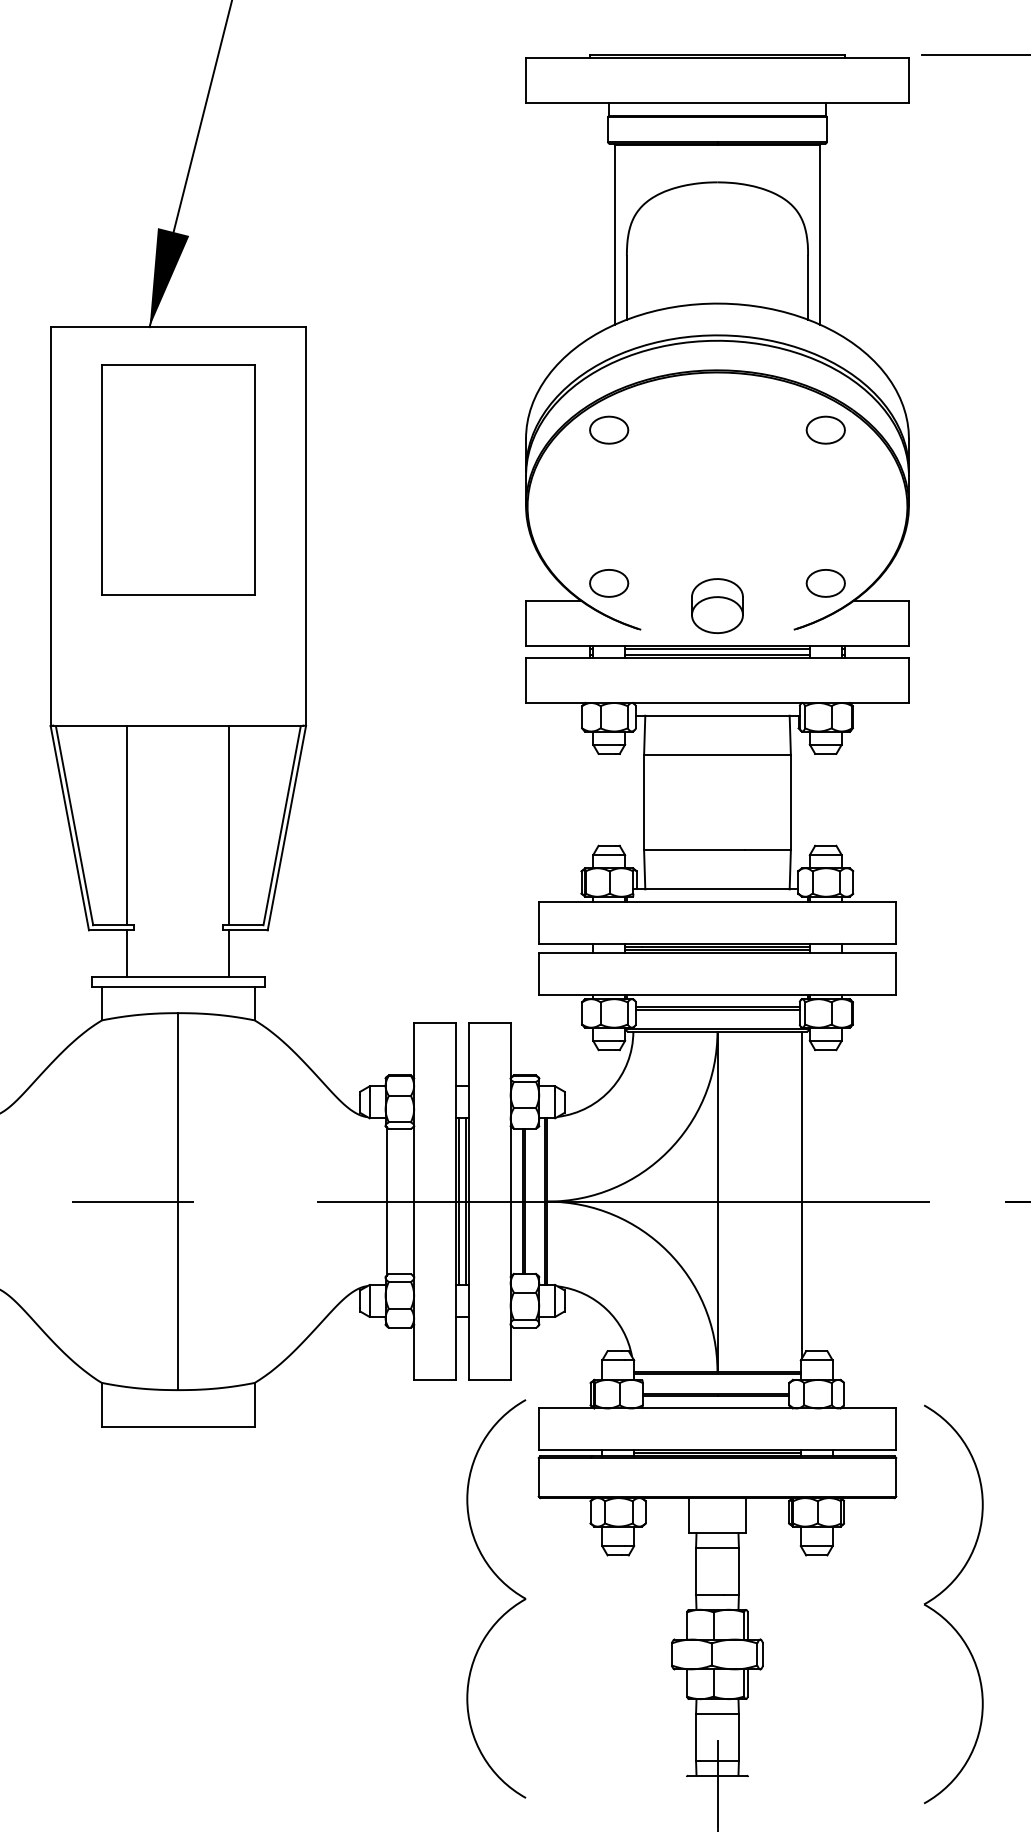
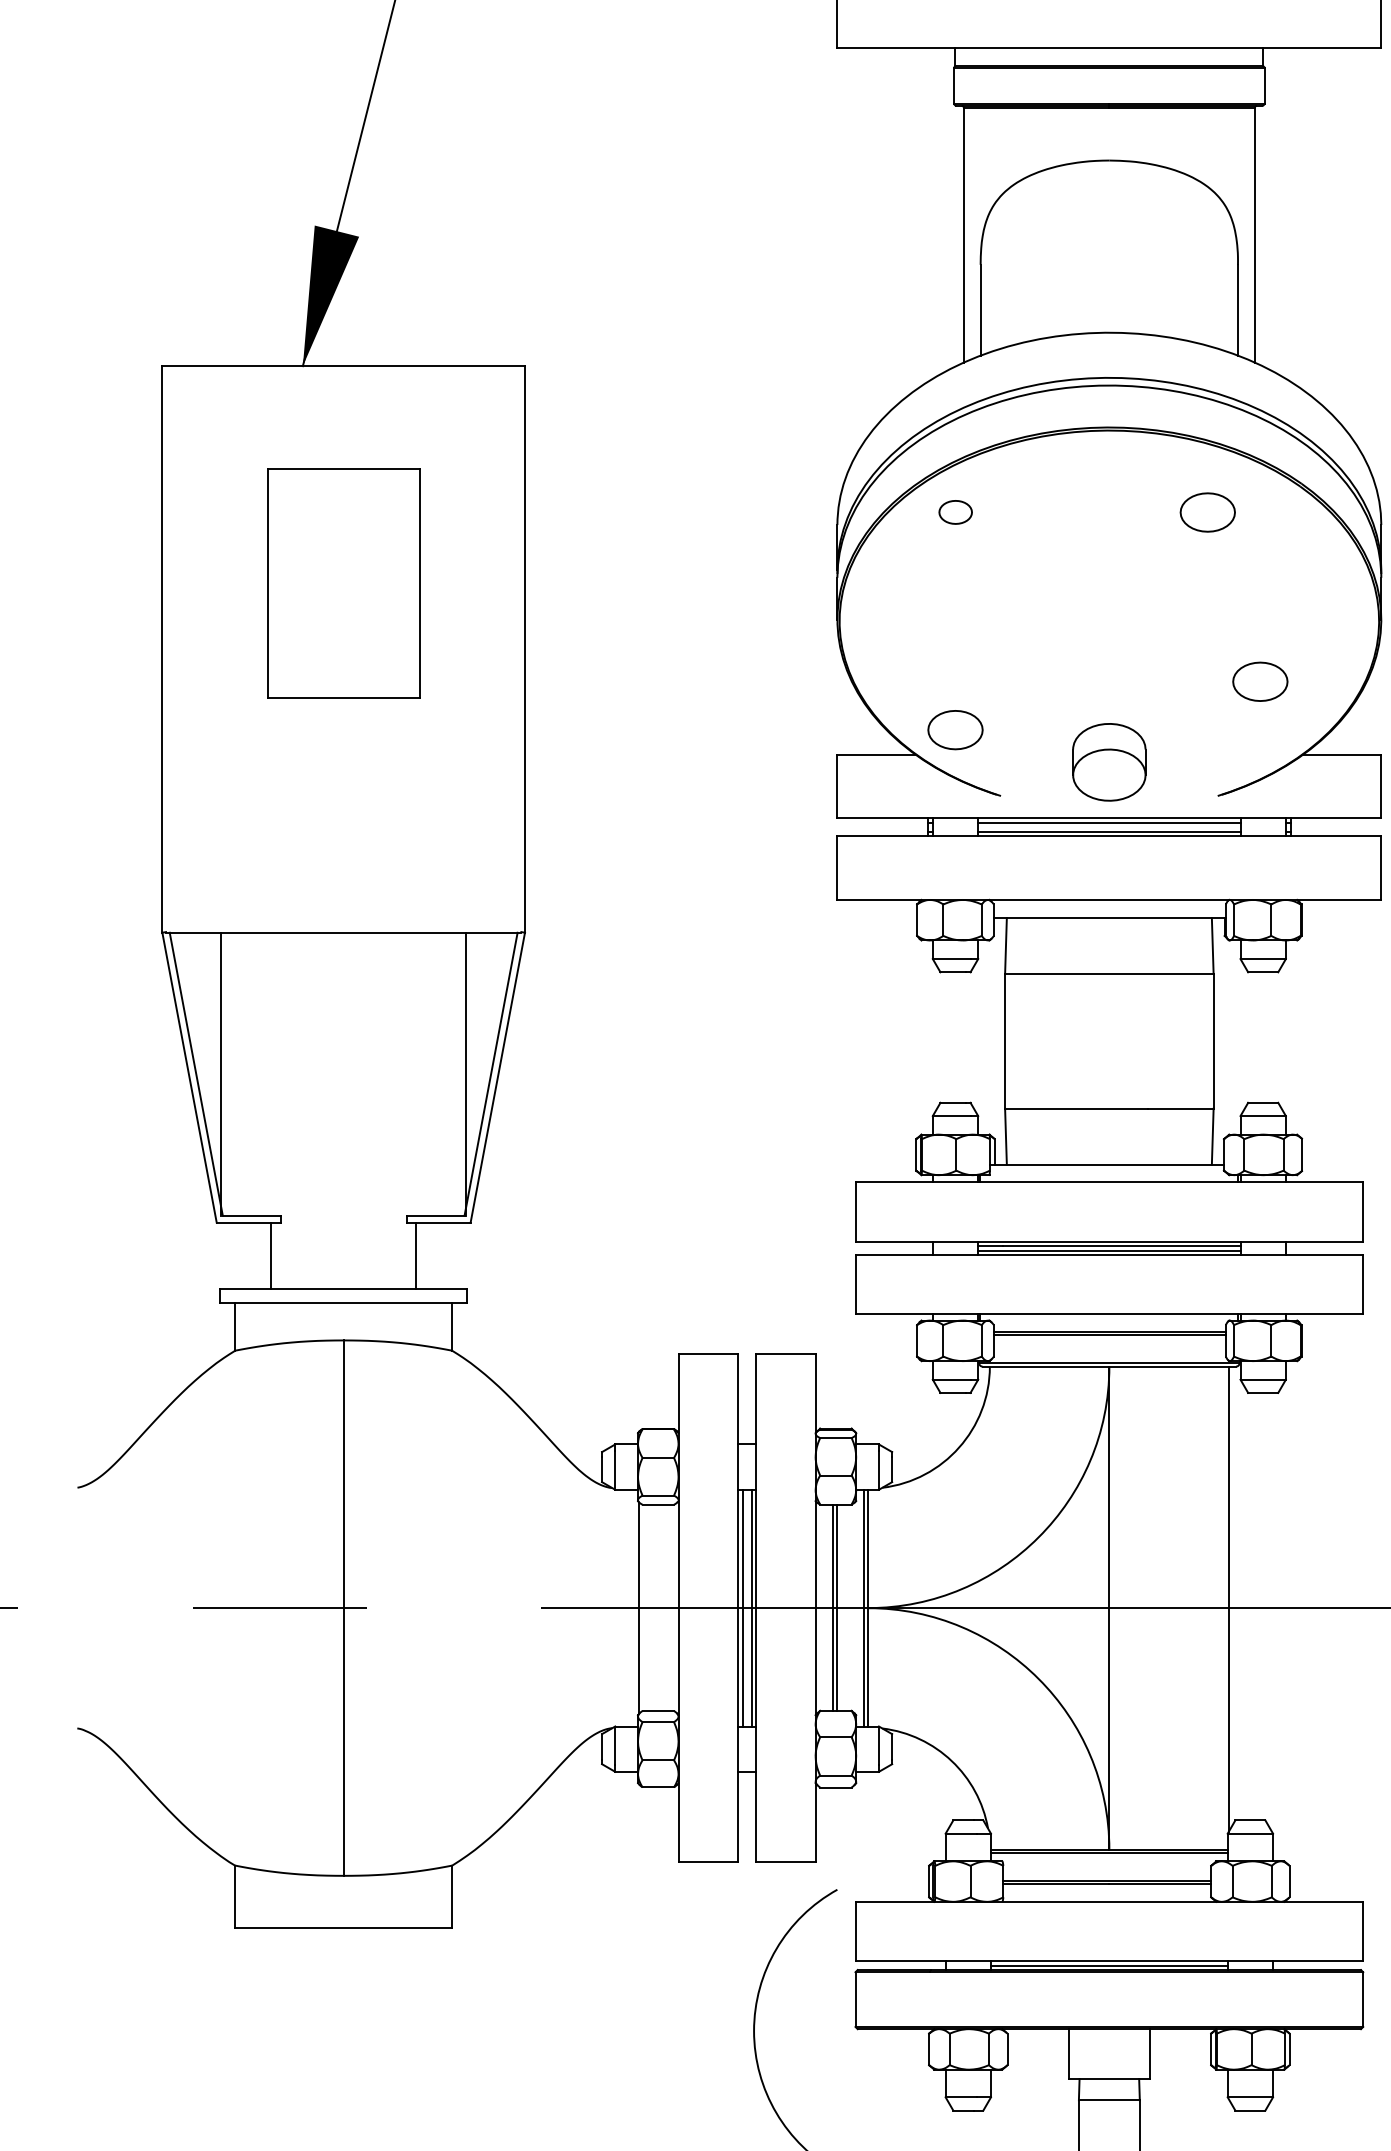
part: (609, 429) -> (955, 511), size x0.6
part: (825, 429) -> (1207, 511), moved
part: (178, 479) -> (343, 582), size x0.7
part: (825, 583) -> (1259, 681), moved
line: (127, 825) -> (221, 1073), moved
line: (229, 825) -> (466, 1073), moved

